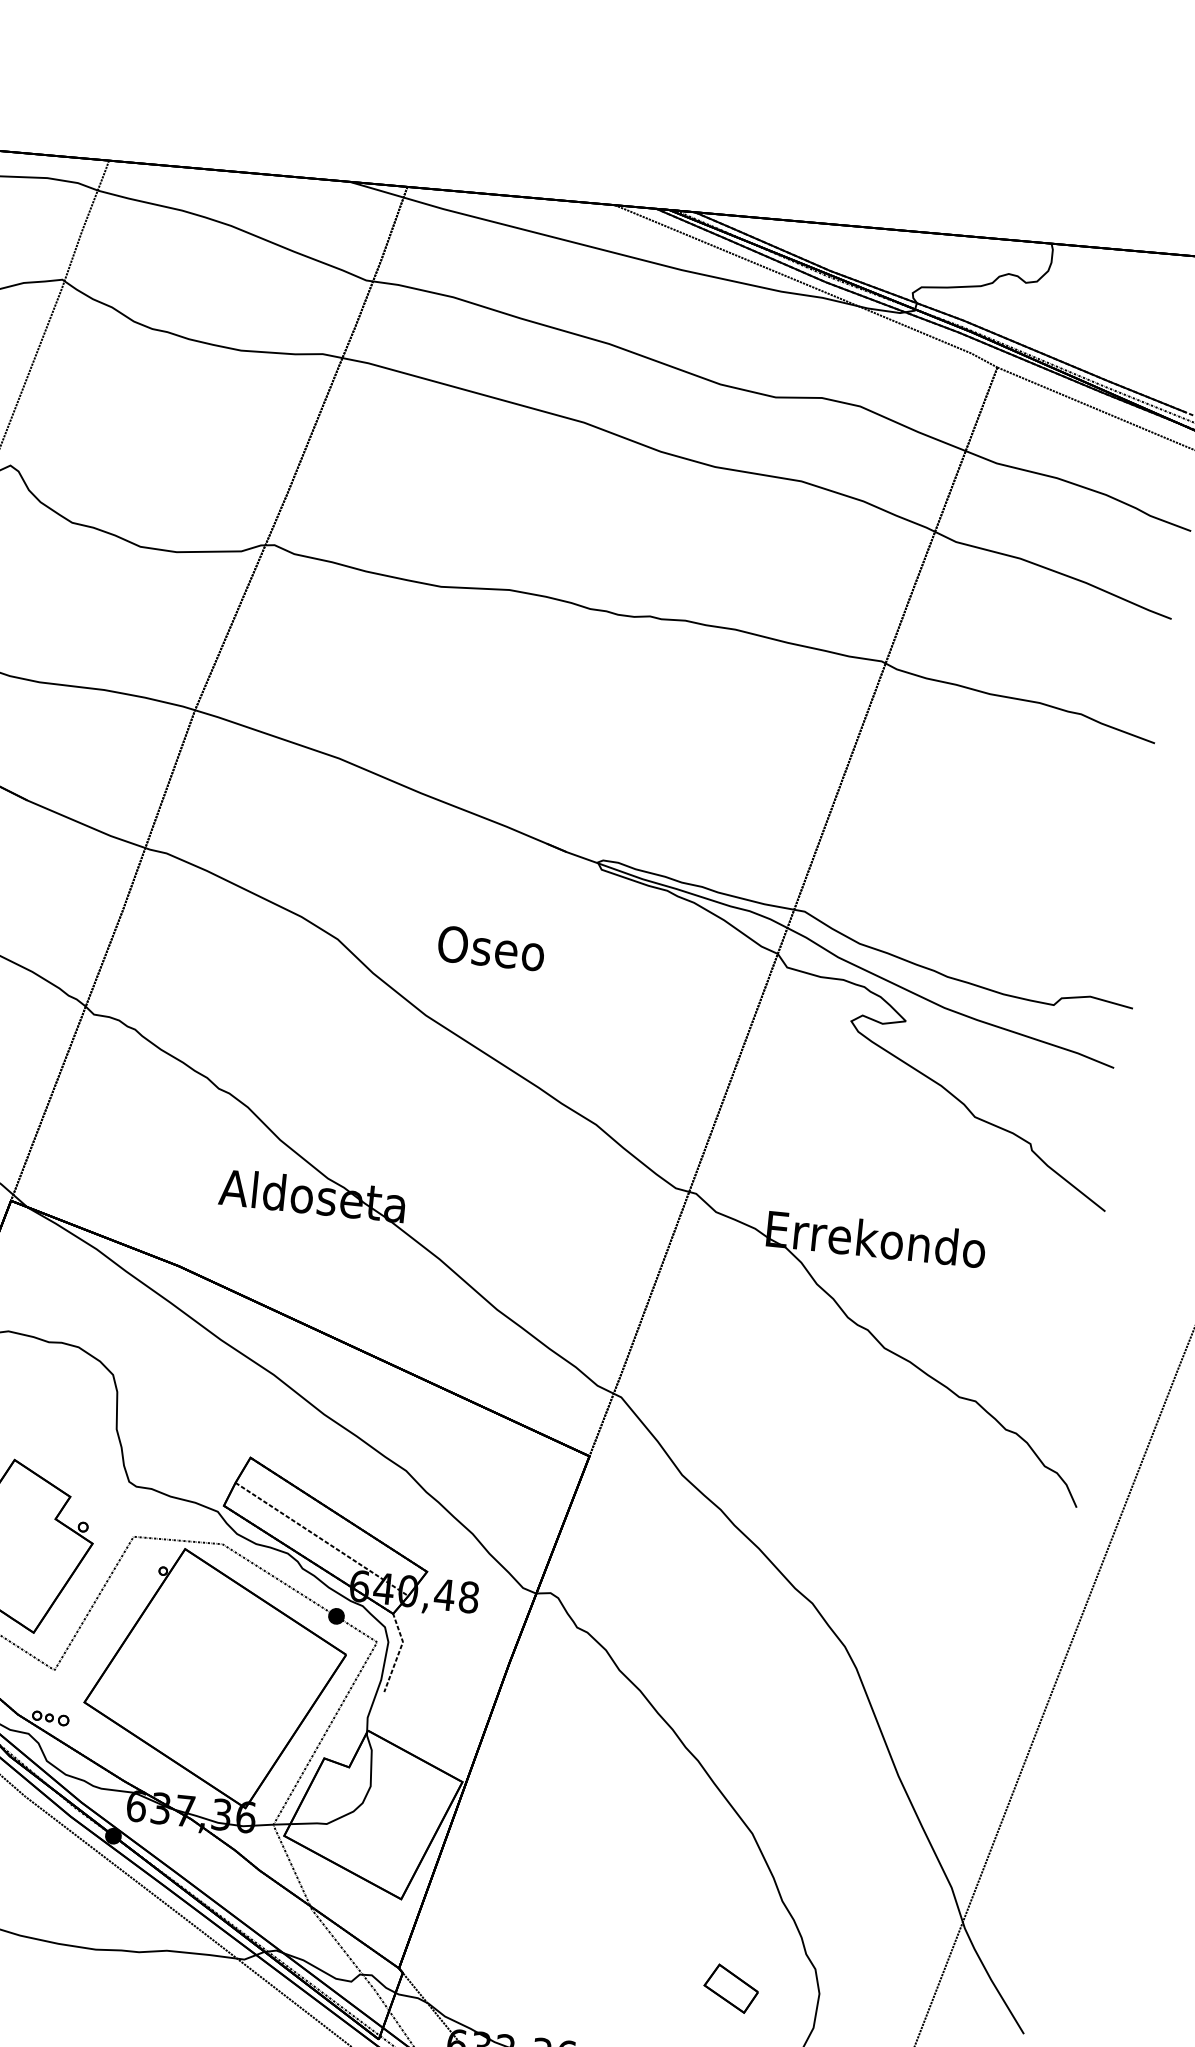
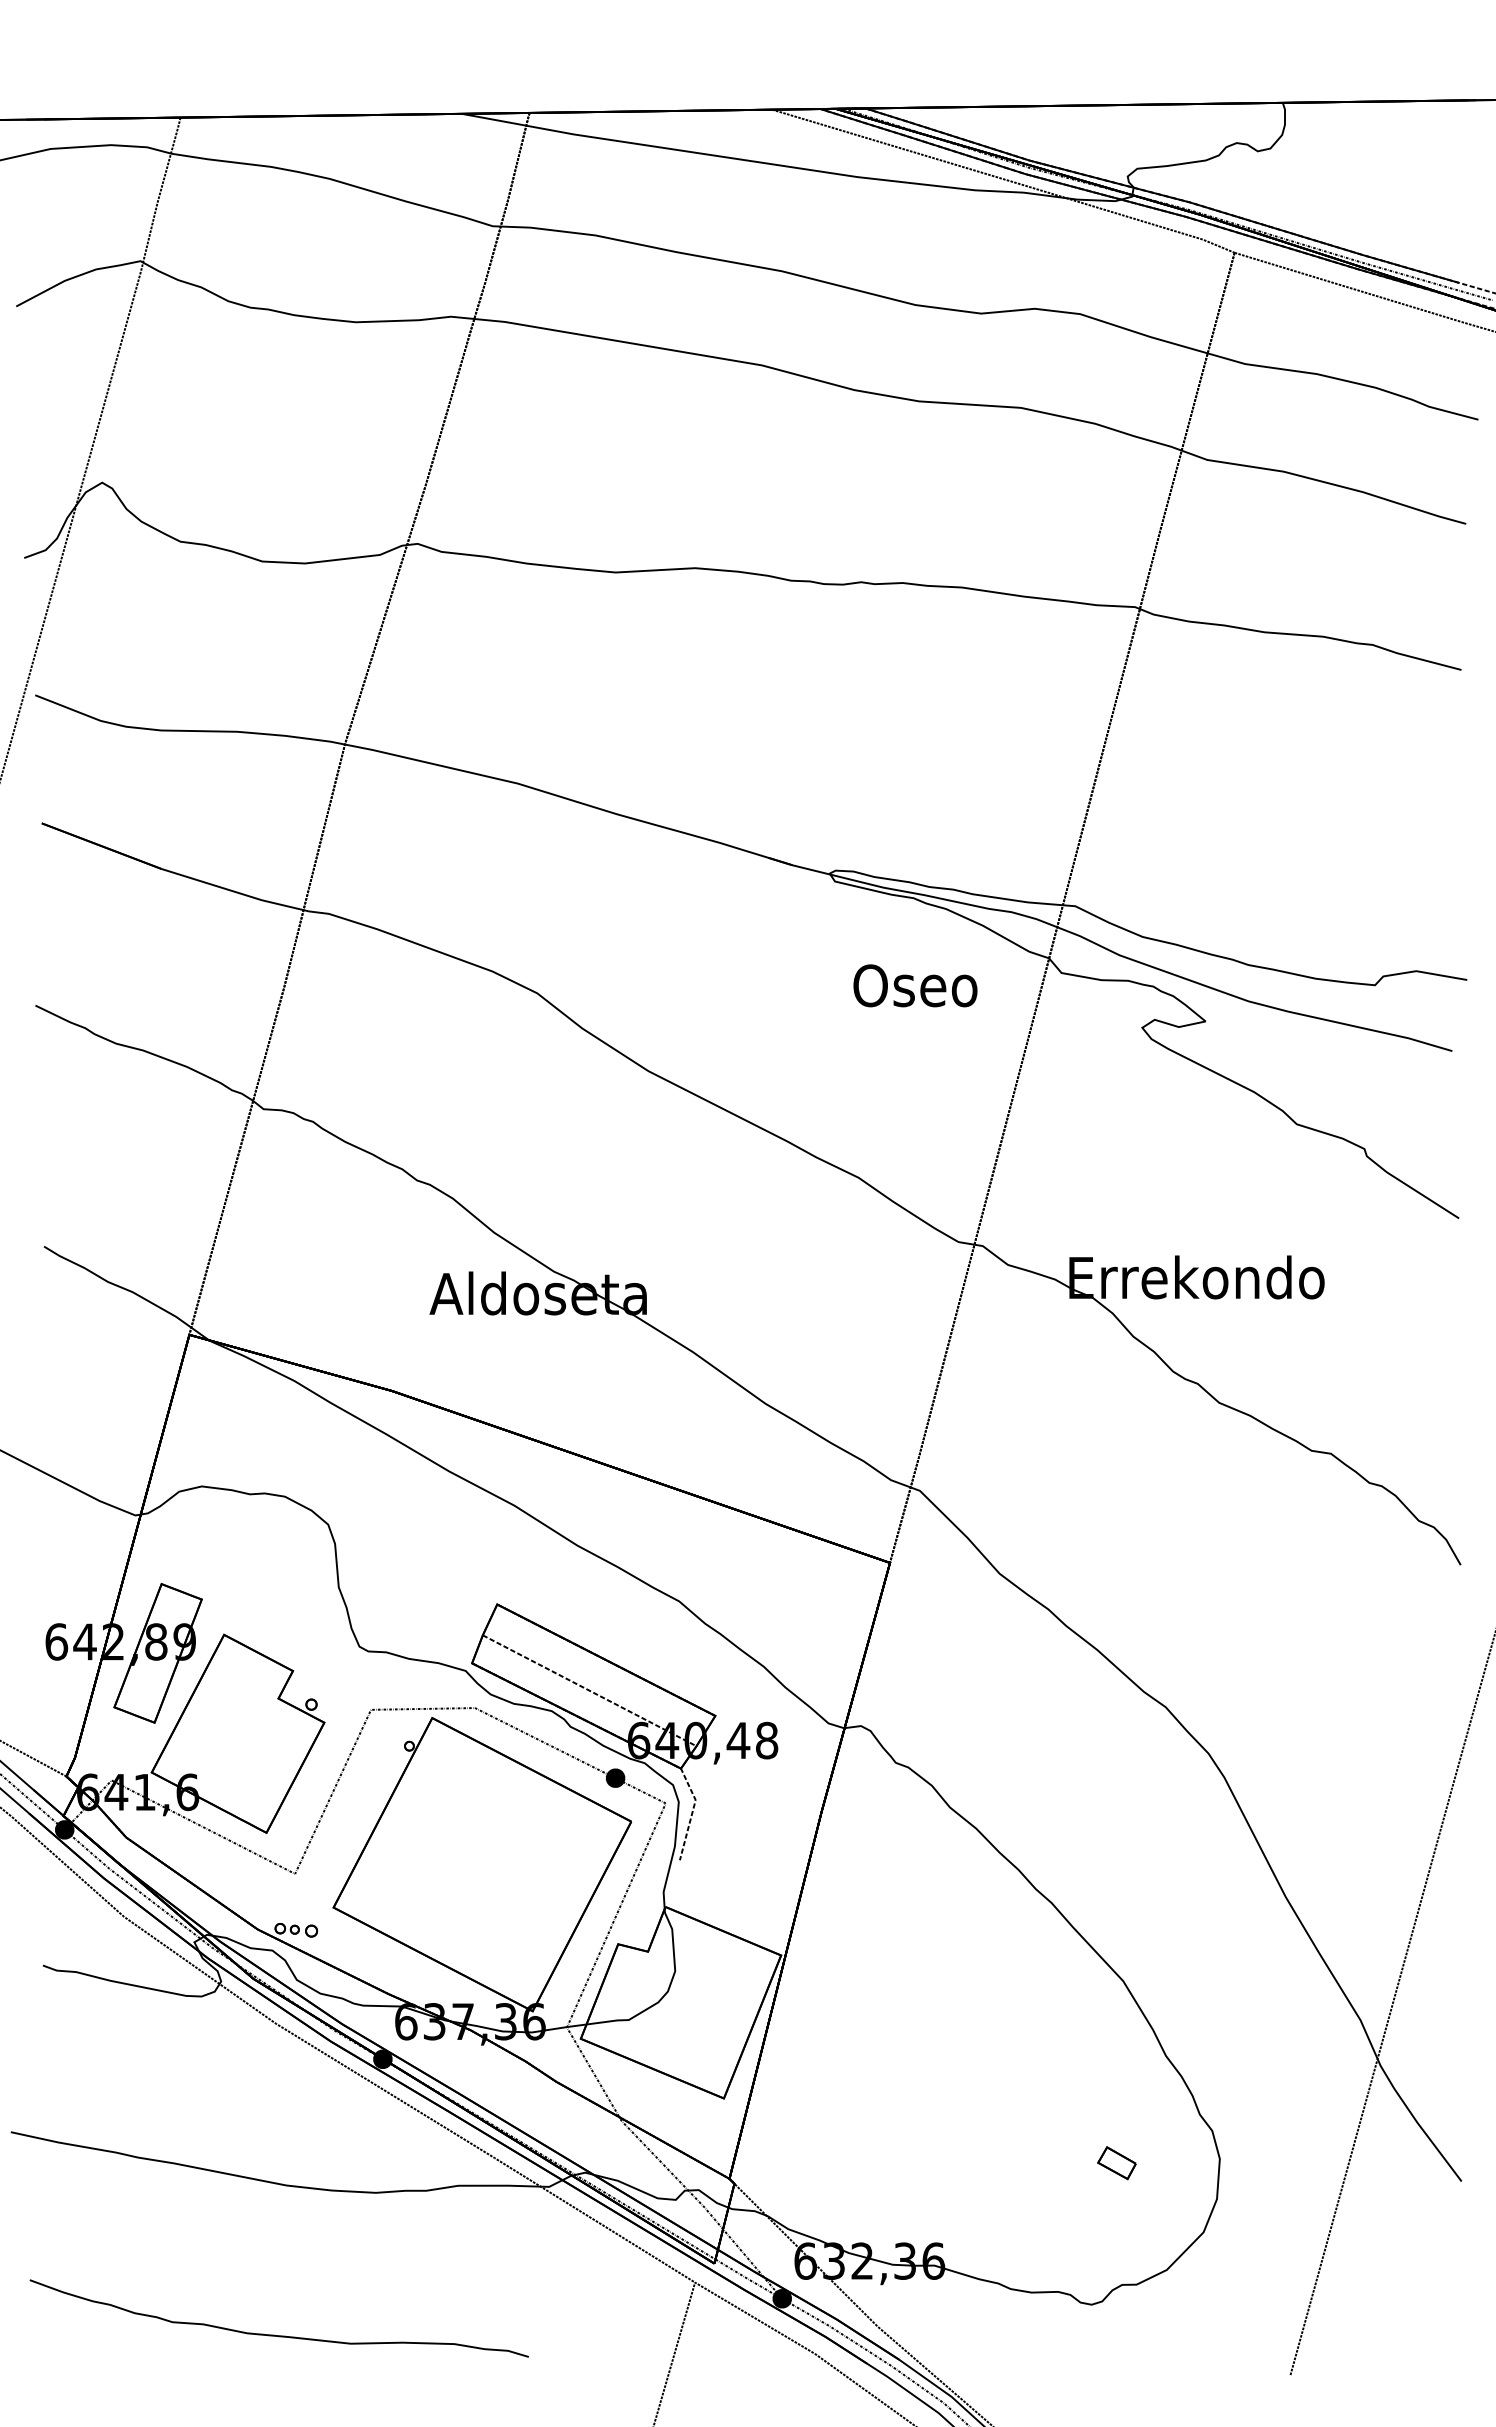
text: (491, 948) -> (915, 985), moved
part: (730, 1987) -> (1116, 2162), size x0.6

